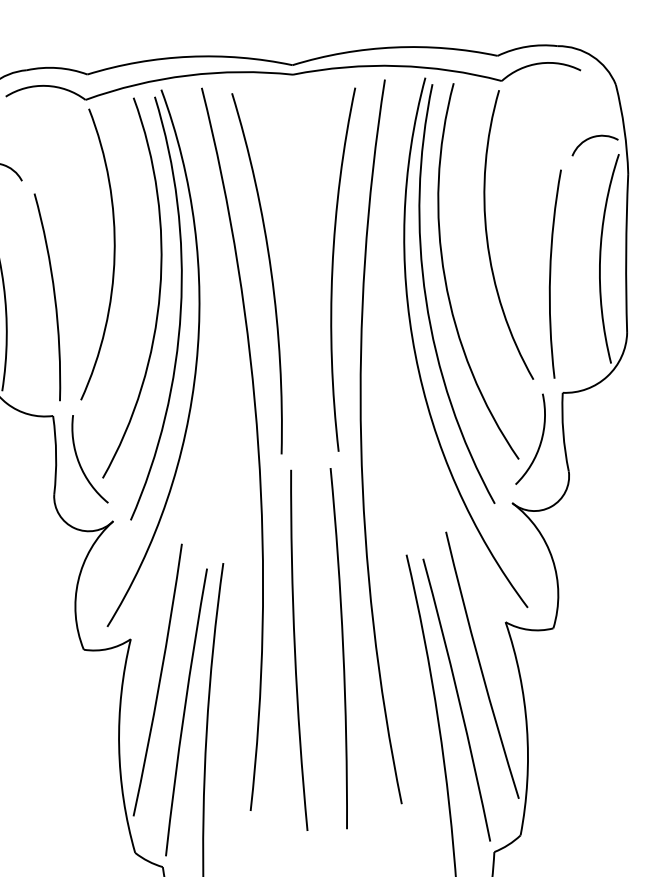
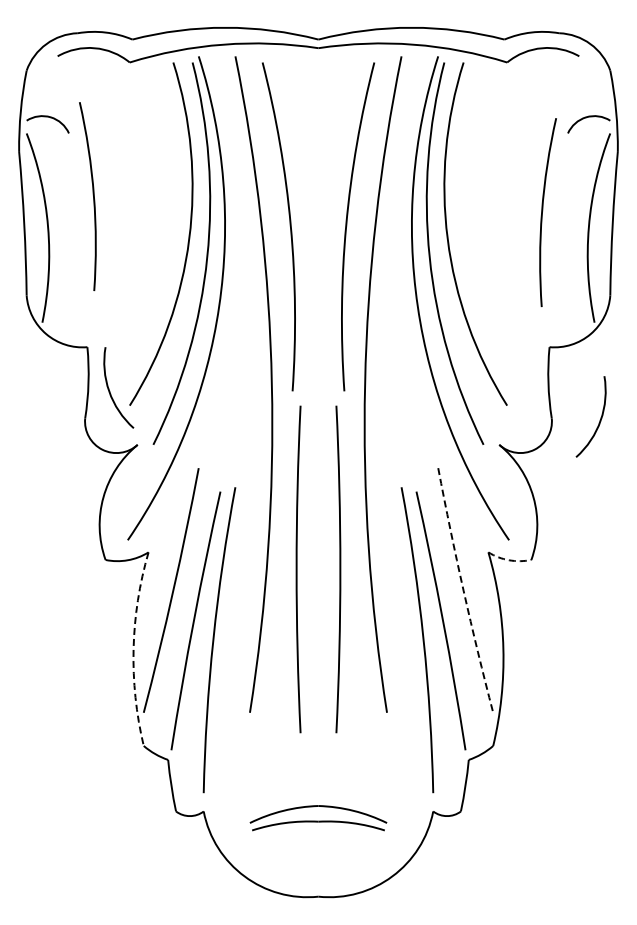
arc: (488, 236) -> (488, 202), removed
arc: (113, 253) -> (148, 202), removed
arc: (551, 272) -> (543, 210), moved
arc: (53, 294) -> (92, 194), moved
arc: (539, 442) -> (599, 420), moved
arc: (529, 630) -> (509, 560), solid -> dashed
arc: (480, 665) -> (463, 590), solid -> dashed
arc: (119, 745) -> (133, 648), solid -> dashed

